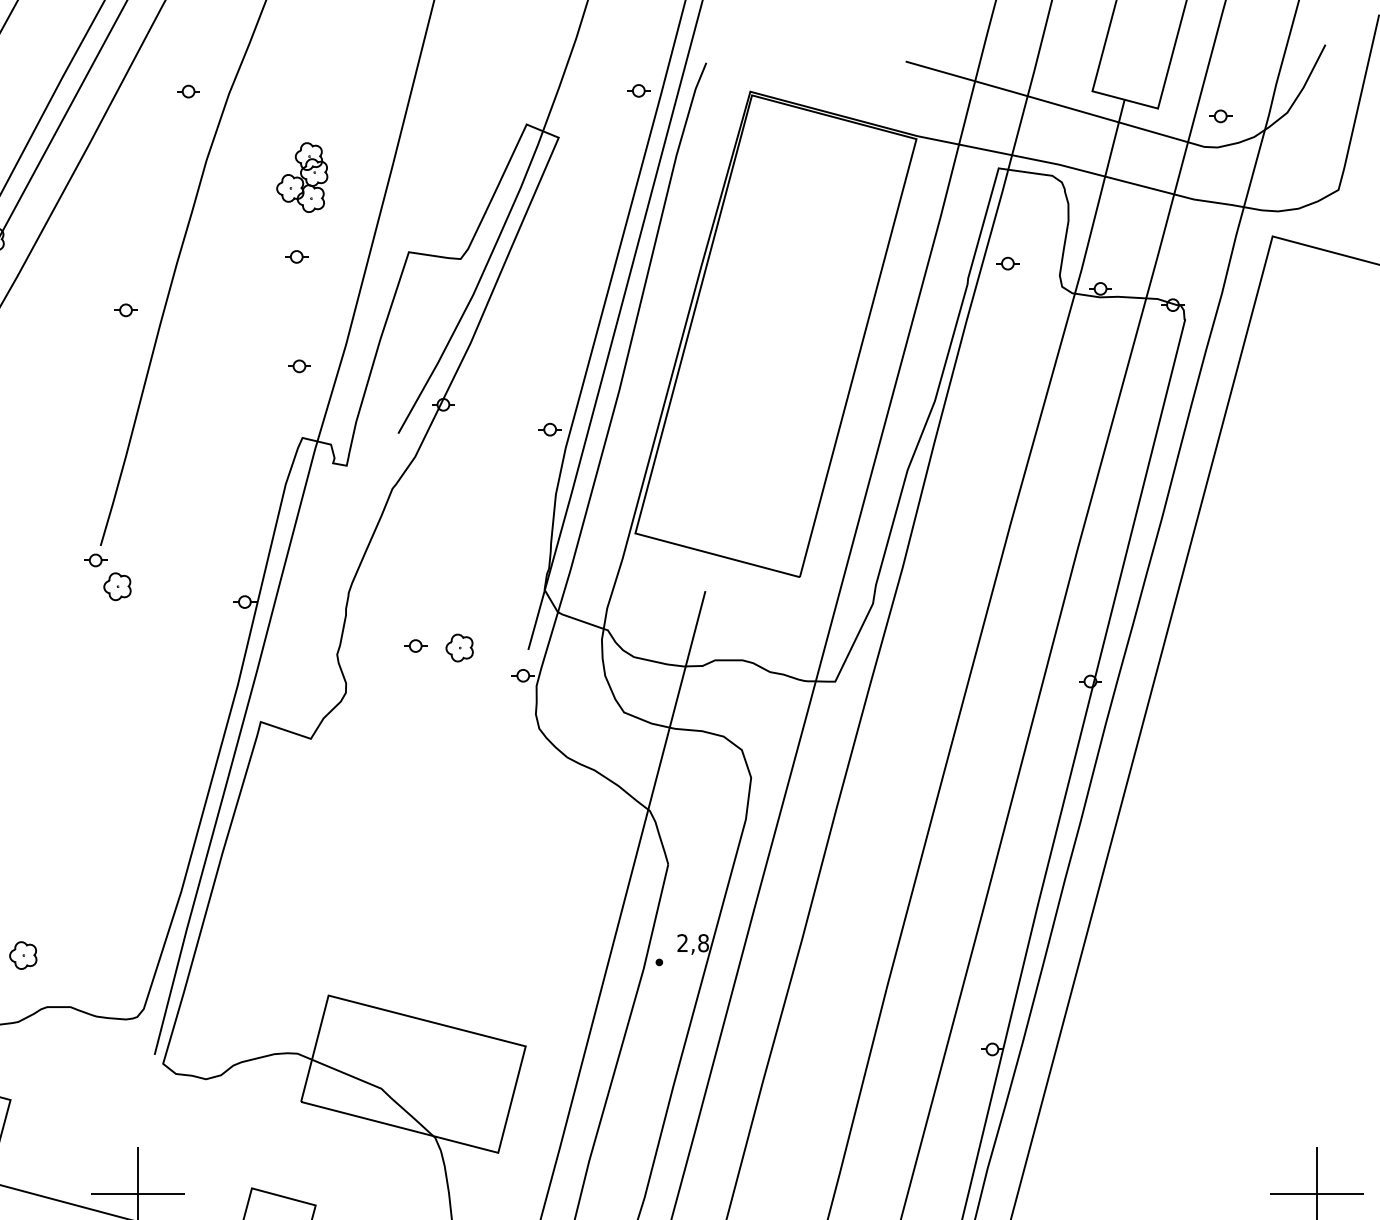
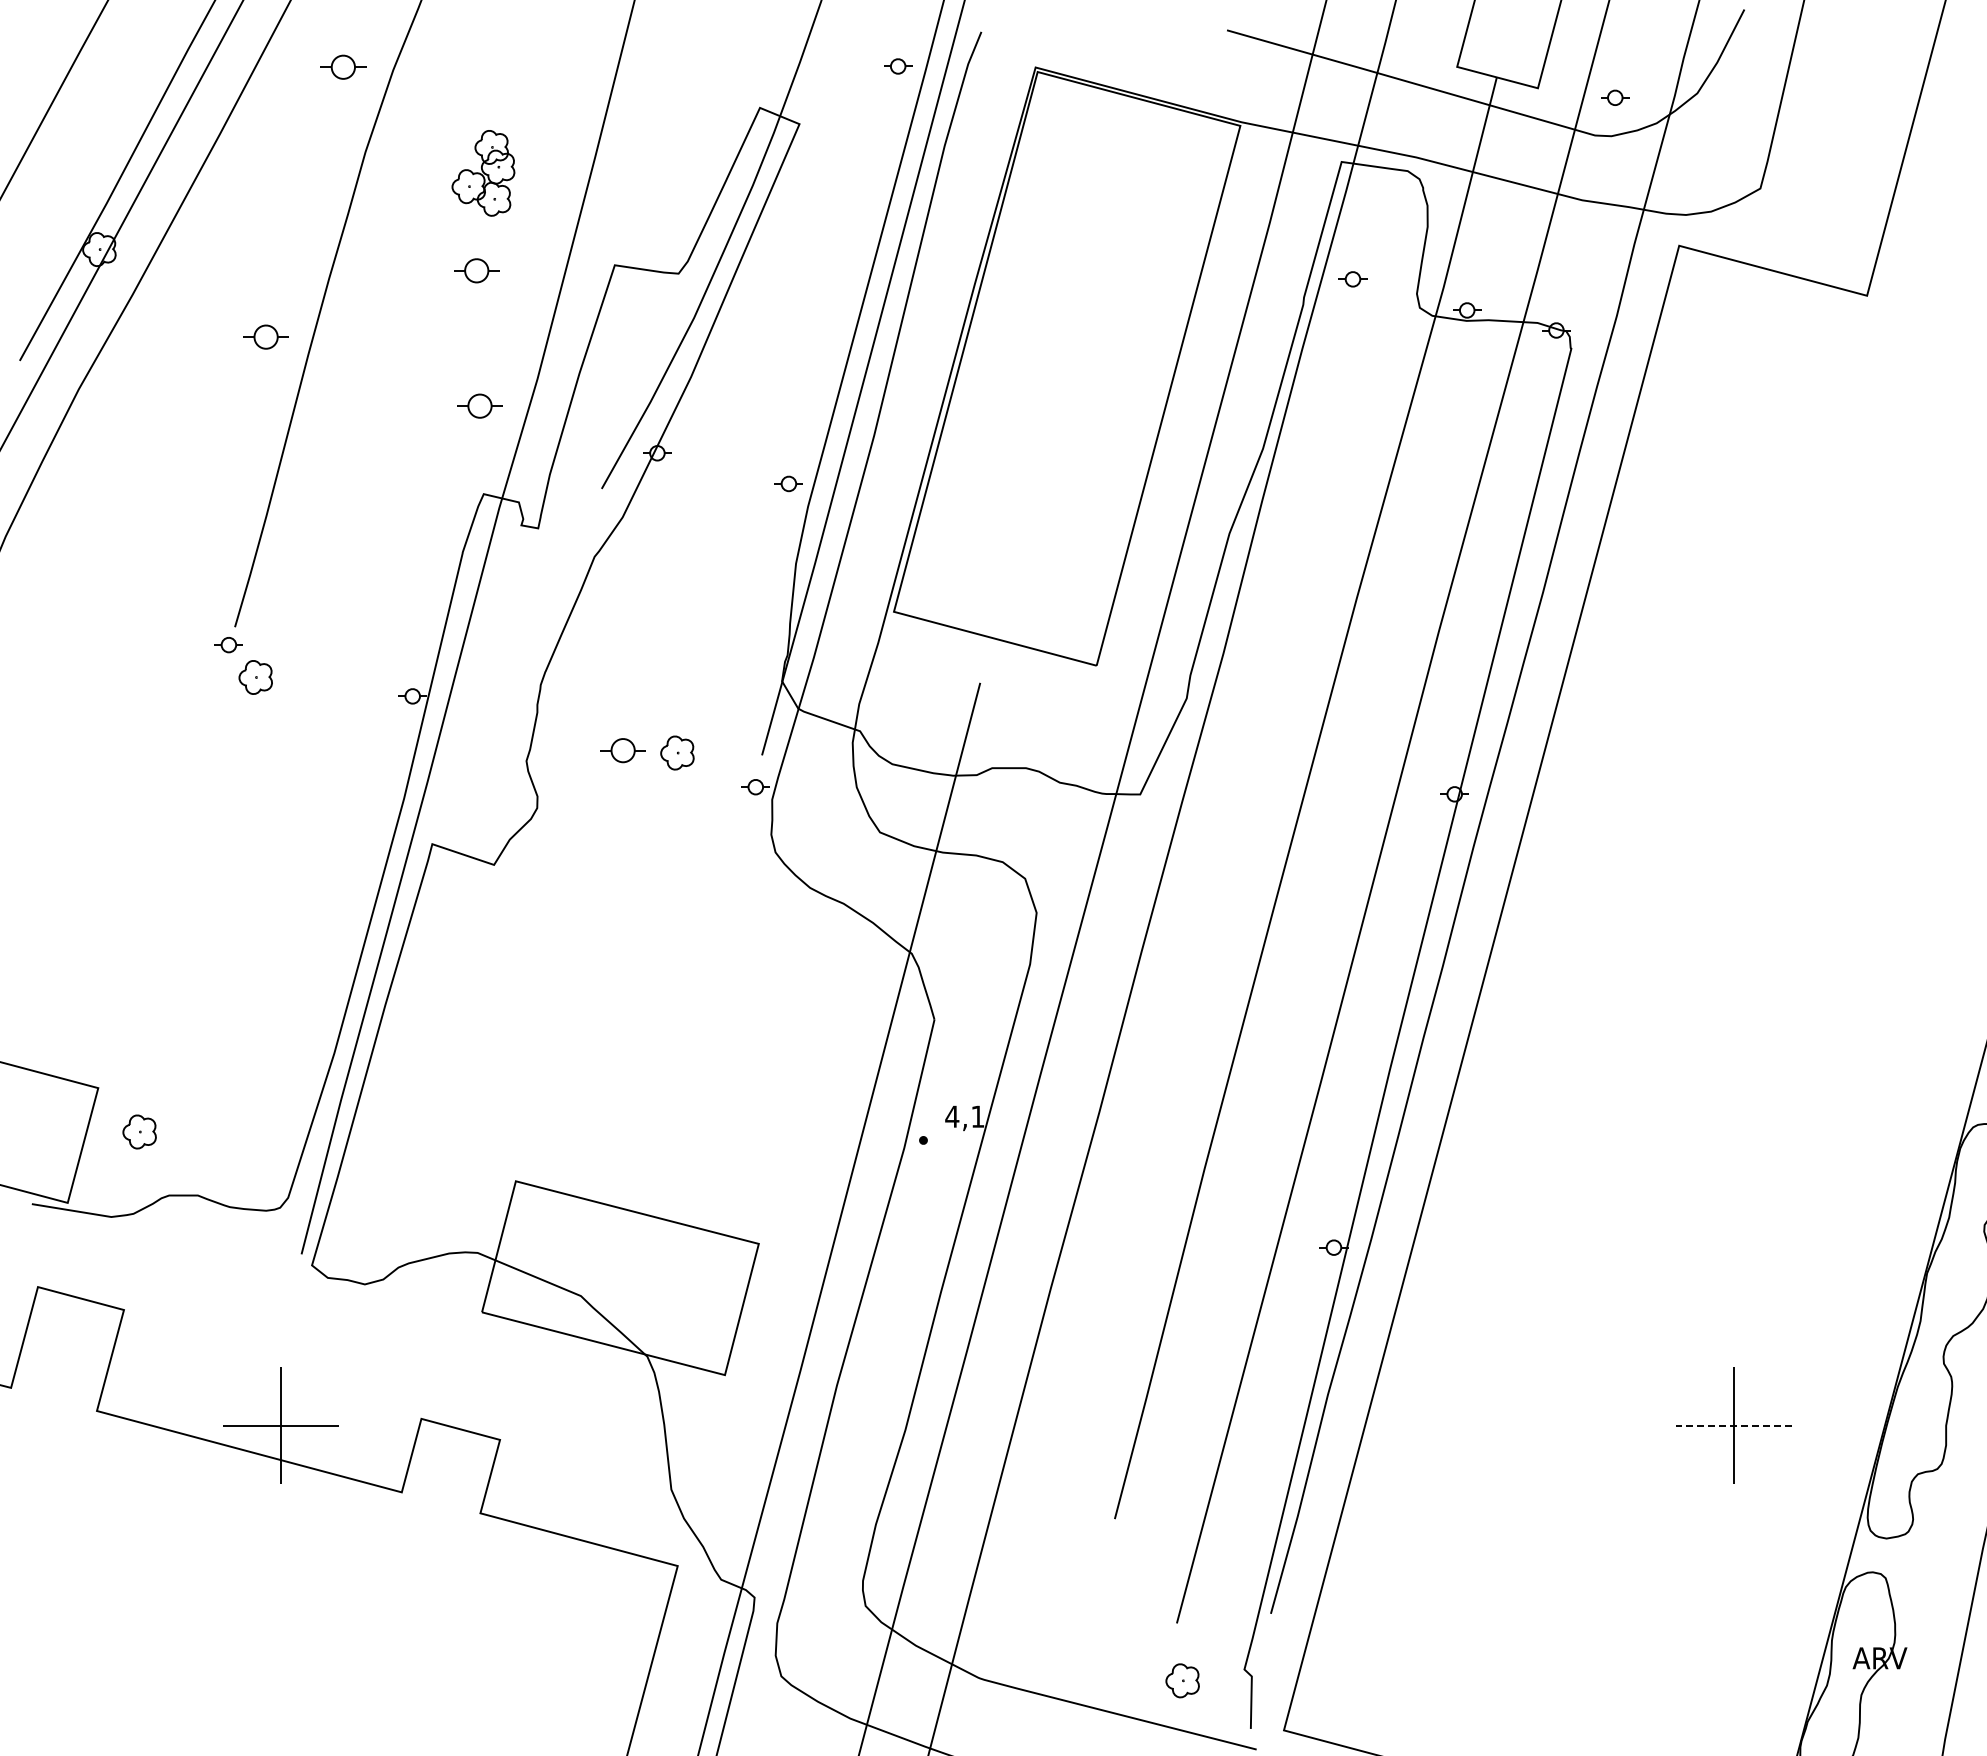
part: (188, 91) -> (343, 67), size x1.6
part: (296, 257) -> (476, 271), size x1.6
part: (126, 310) -> (266, 336), size x1.6
part: (299, 366) -> (479, 405), size x1.6
part: (415, 645) -> (623, 750), size x1.6
text: (692, 942) -> (964, 1116), 2,8 -> 4,1
line: (1316, 1193) -> (1733, 1425), solid -> dashed

